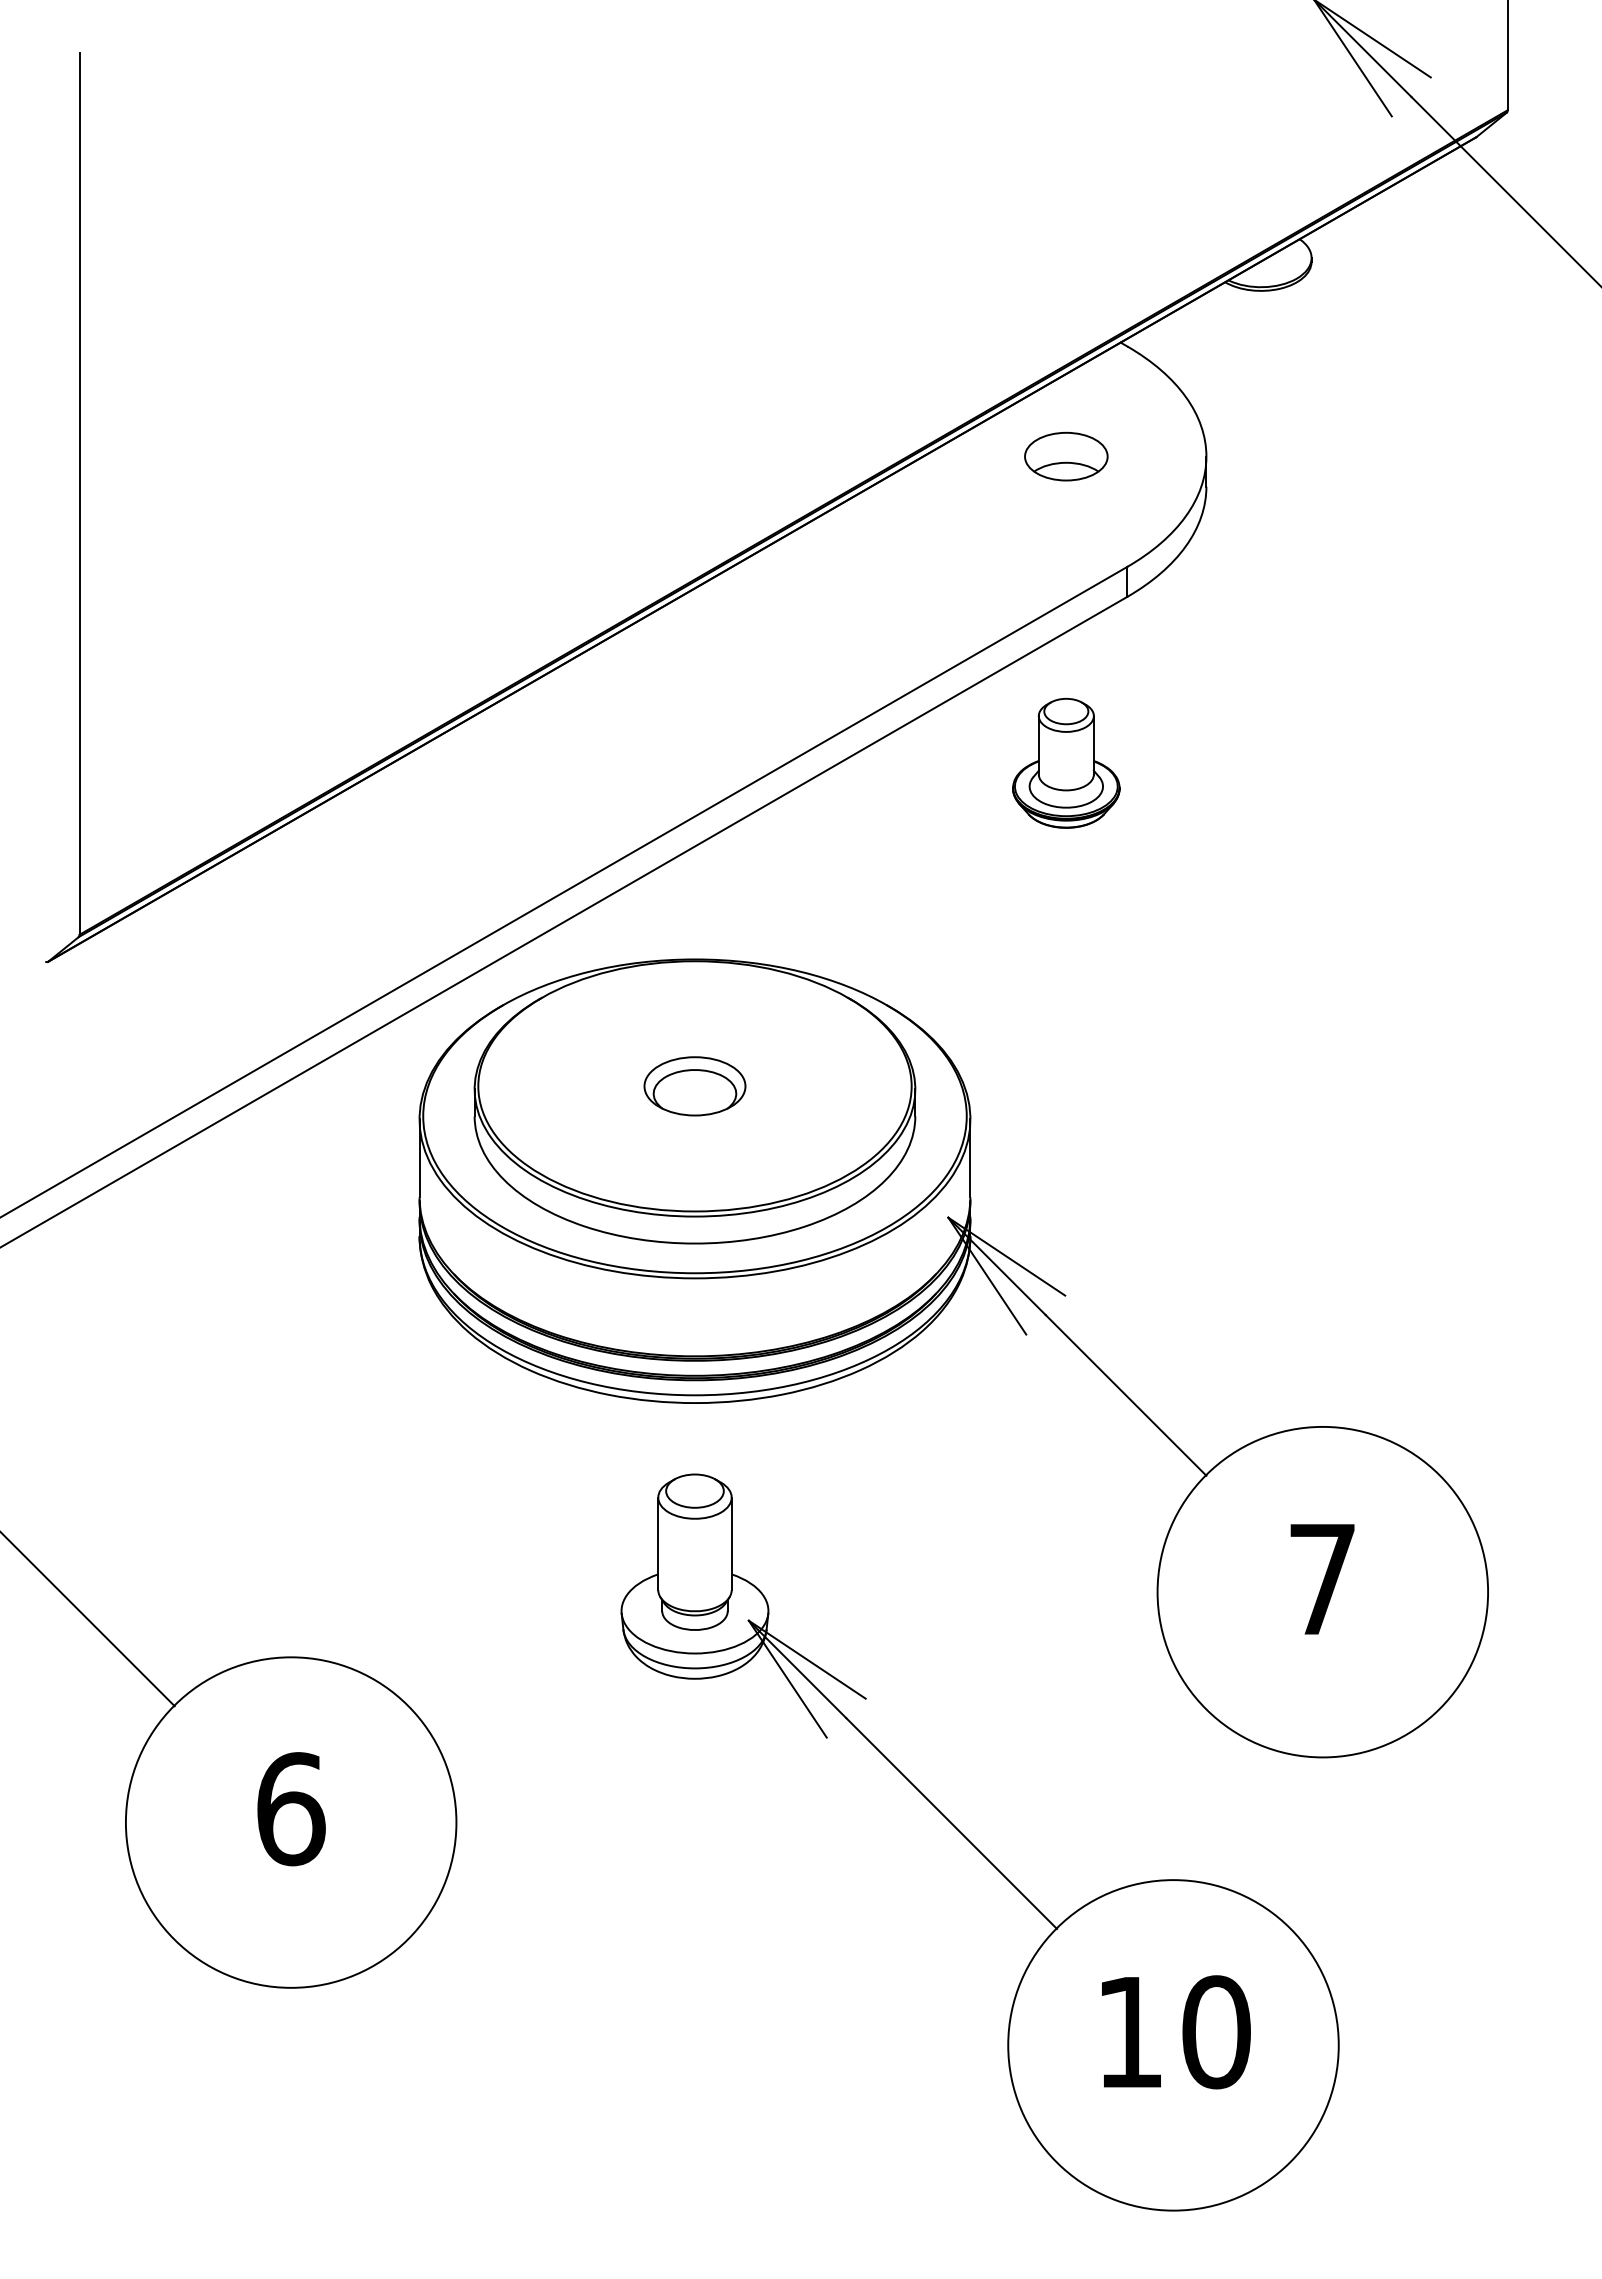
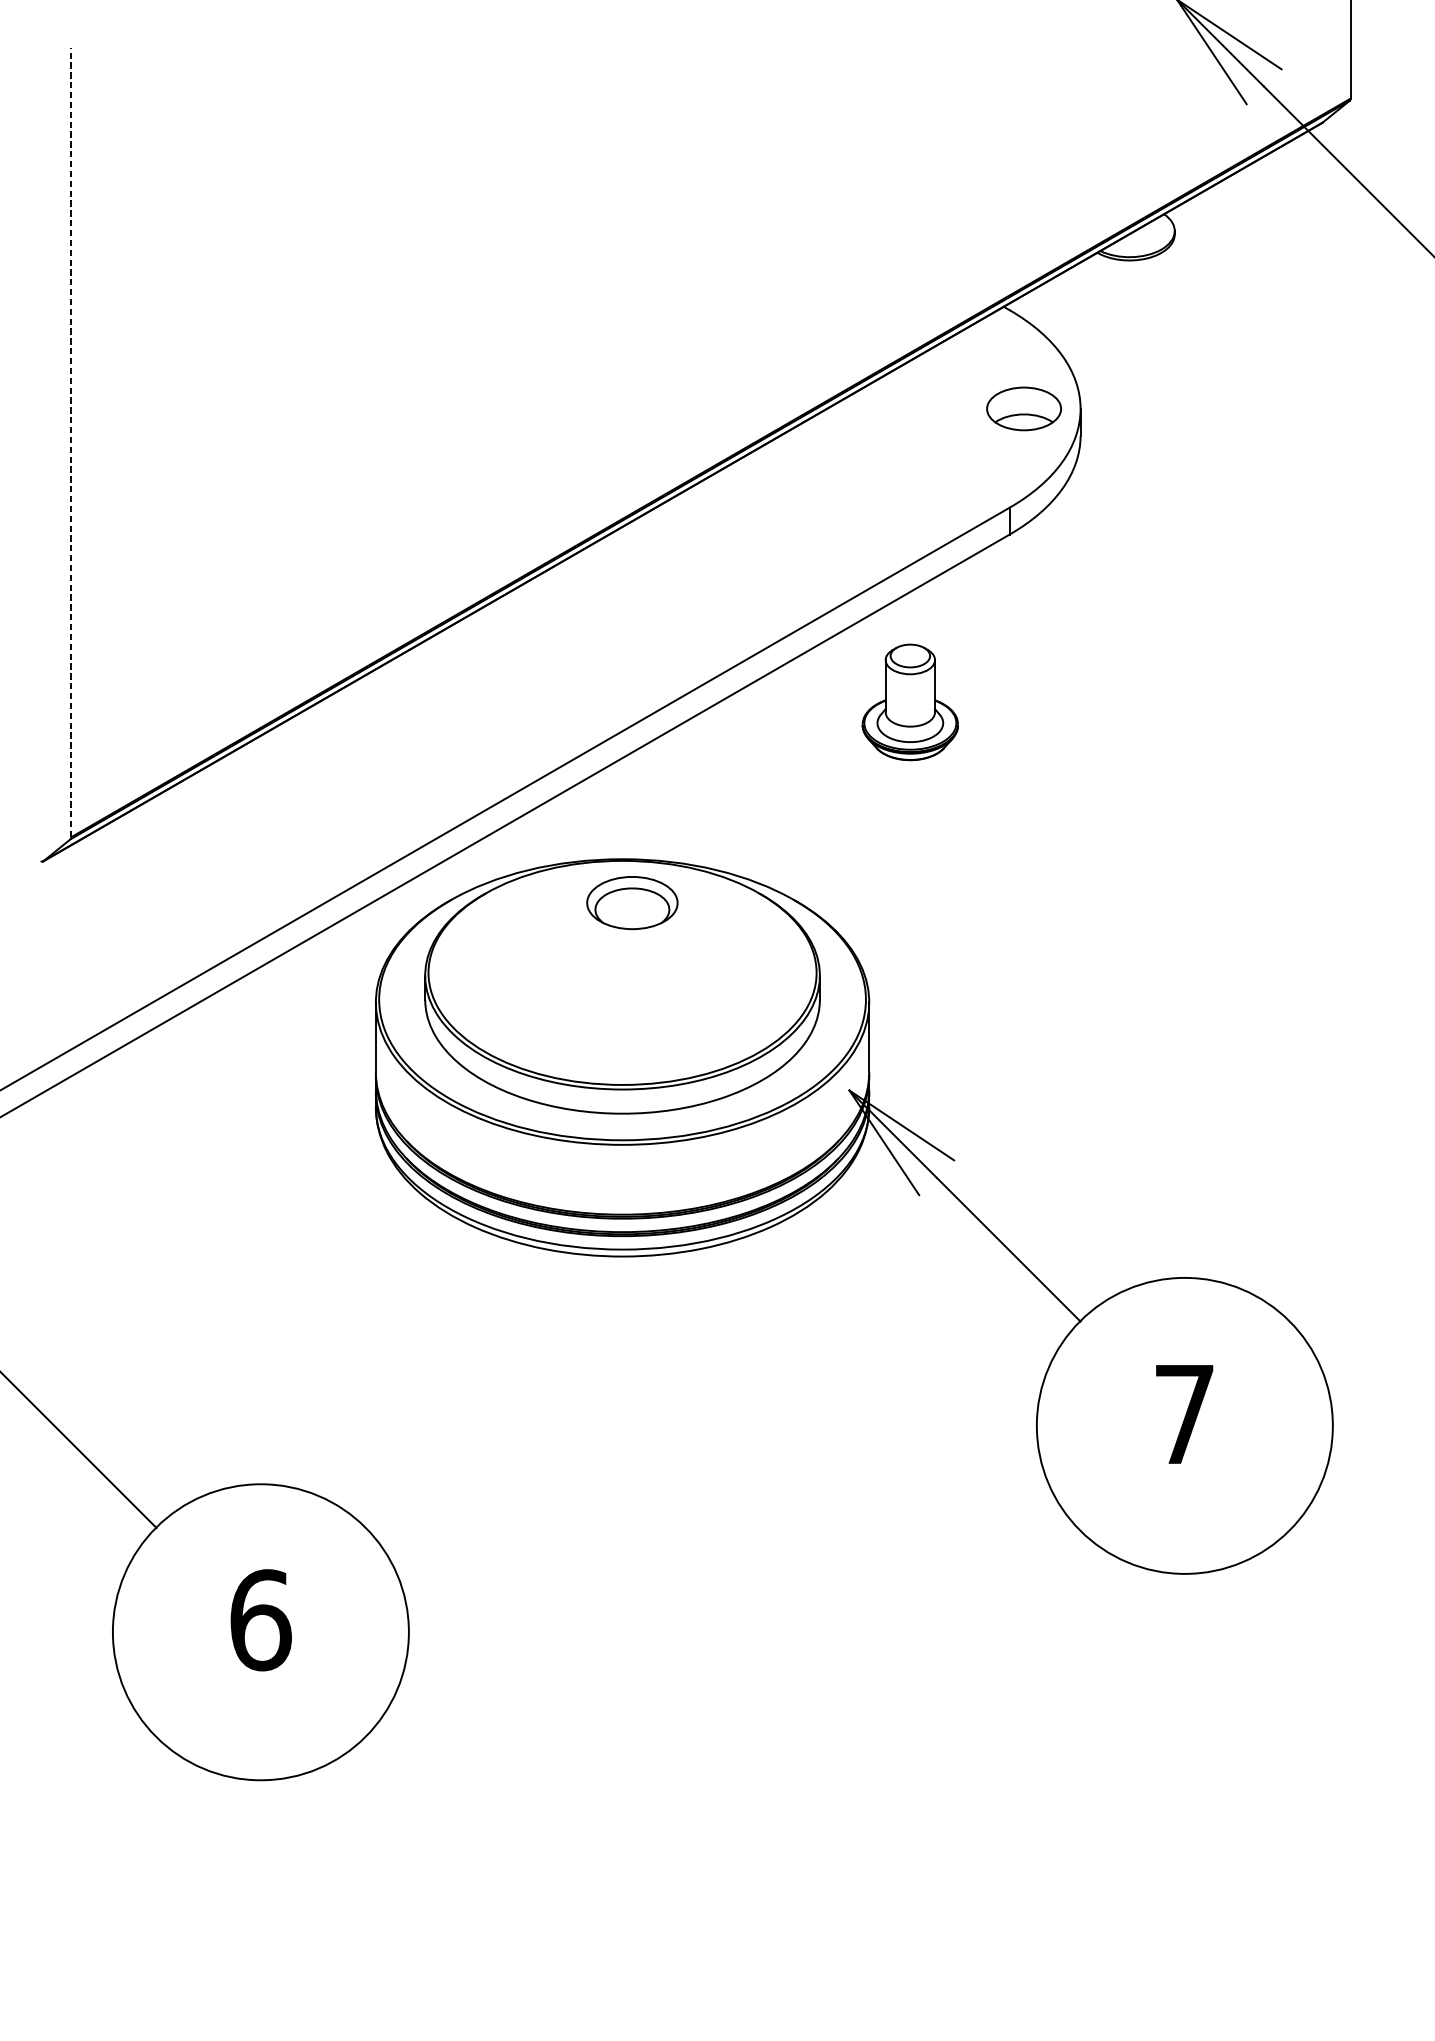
part: (1066, 456) -> (1024, 408), moved
line: (79, 494) -> (71, 442), solid -> dashed
part: (1066, 762) -> (910, 701), moved
part: (694, 1086) -> (631, 903), moved
part: (979, 1842) -> (877, 1650), removed

